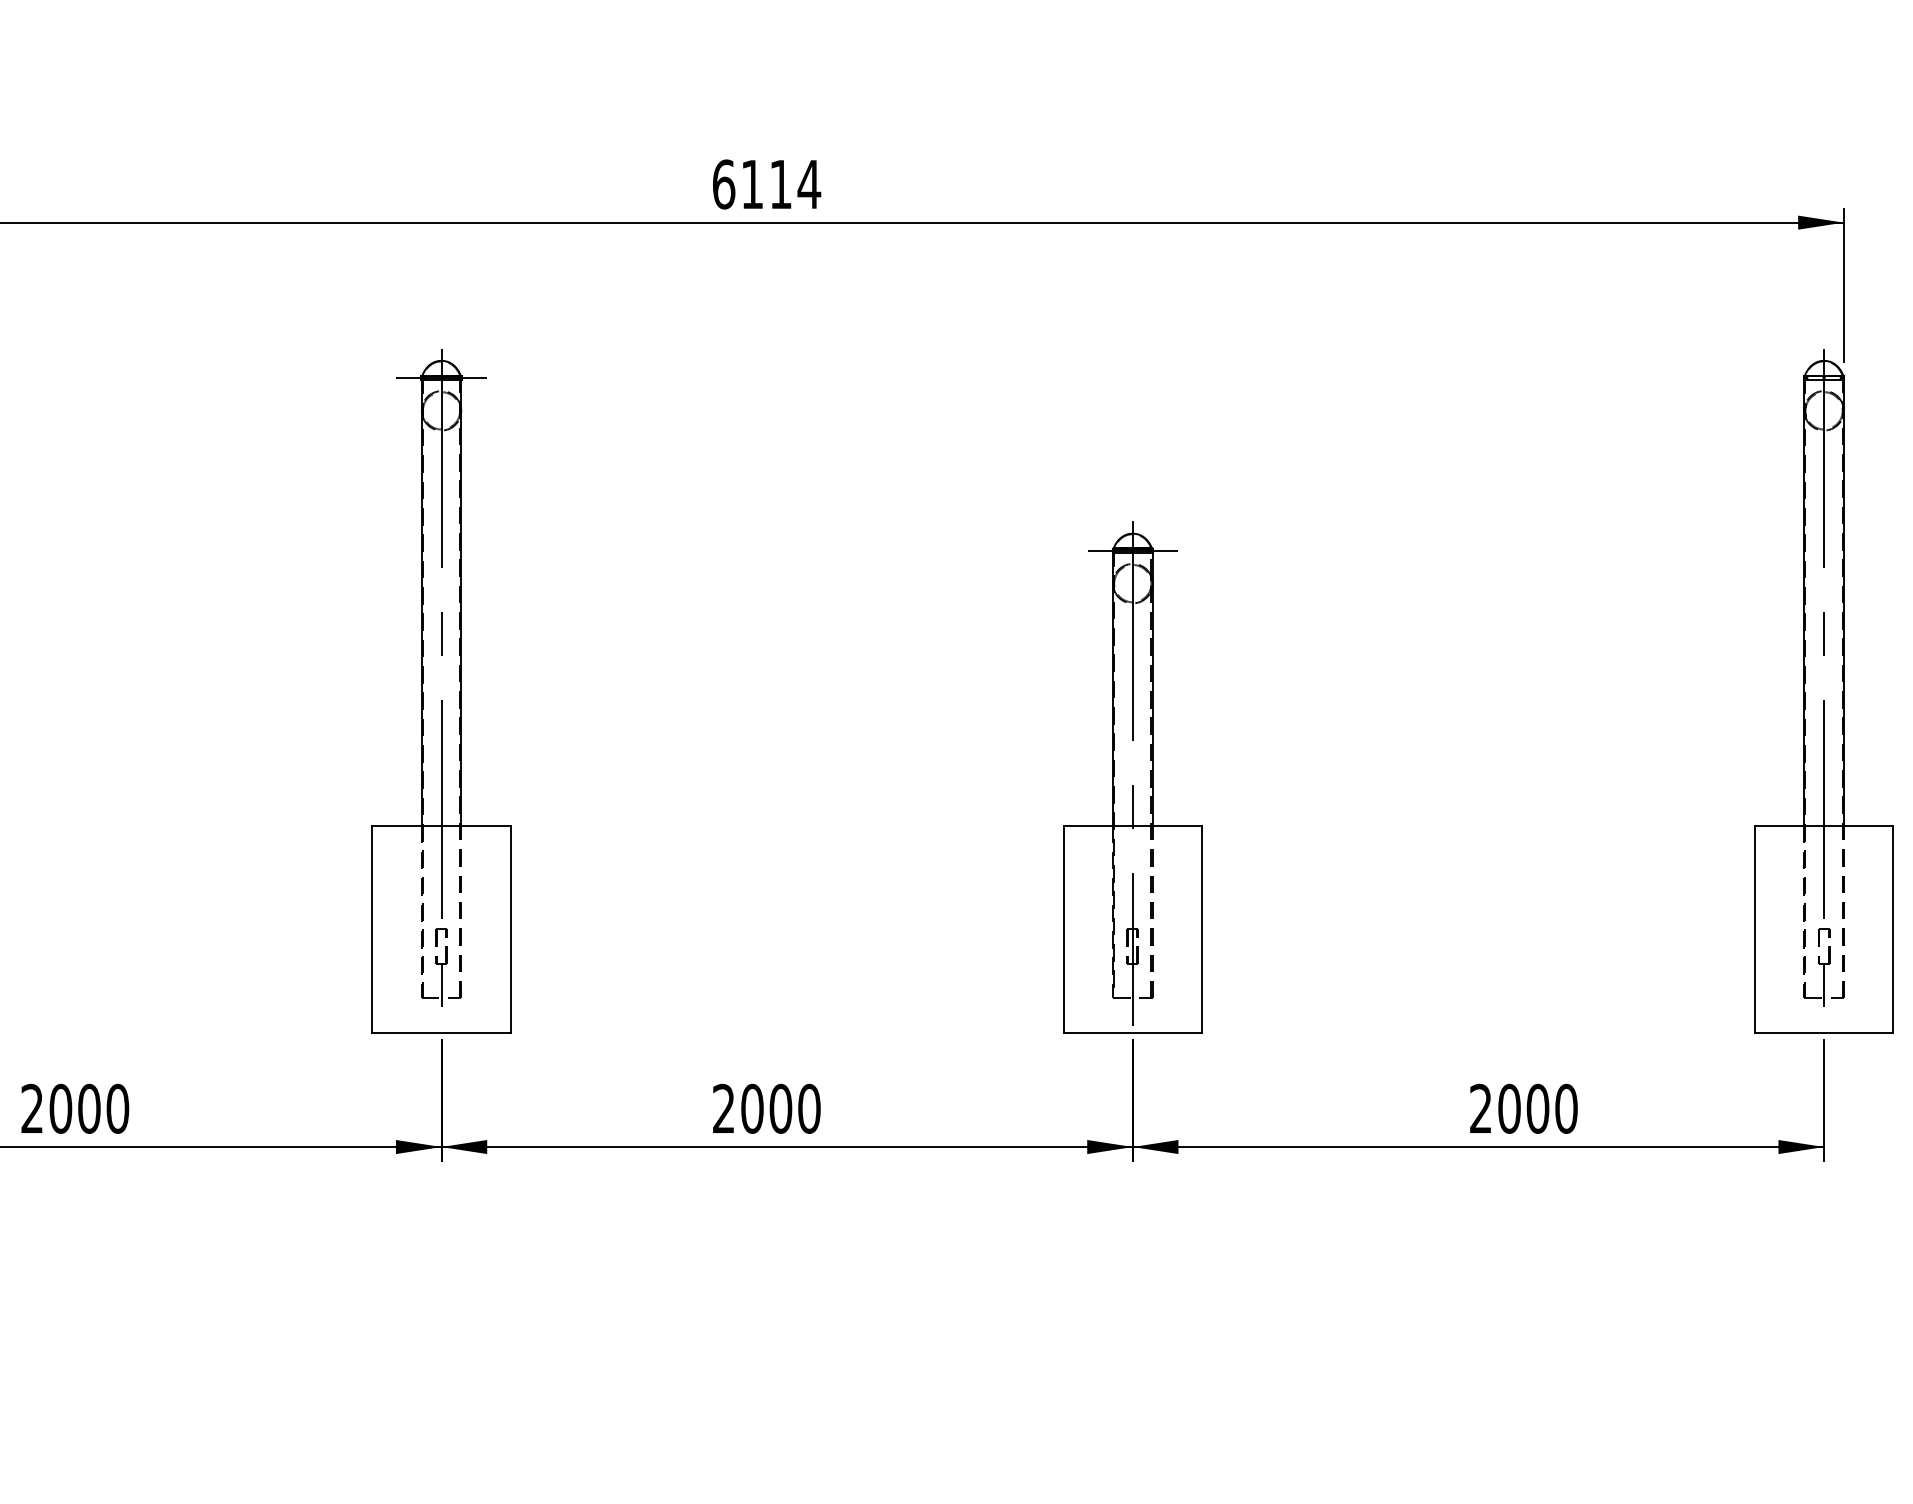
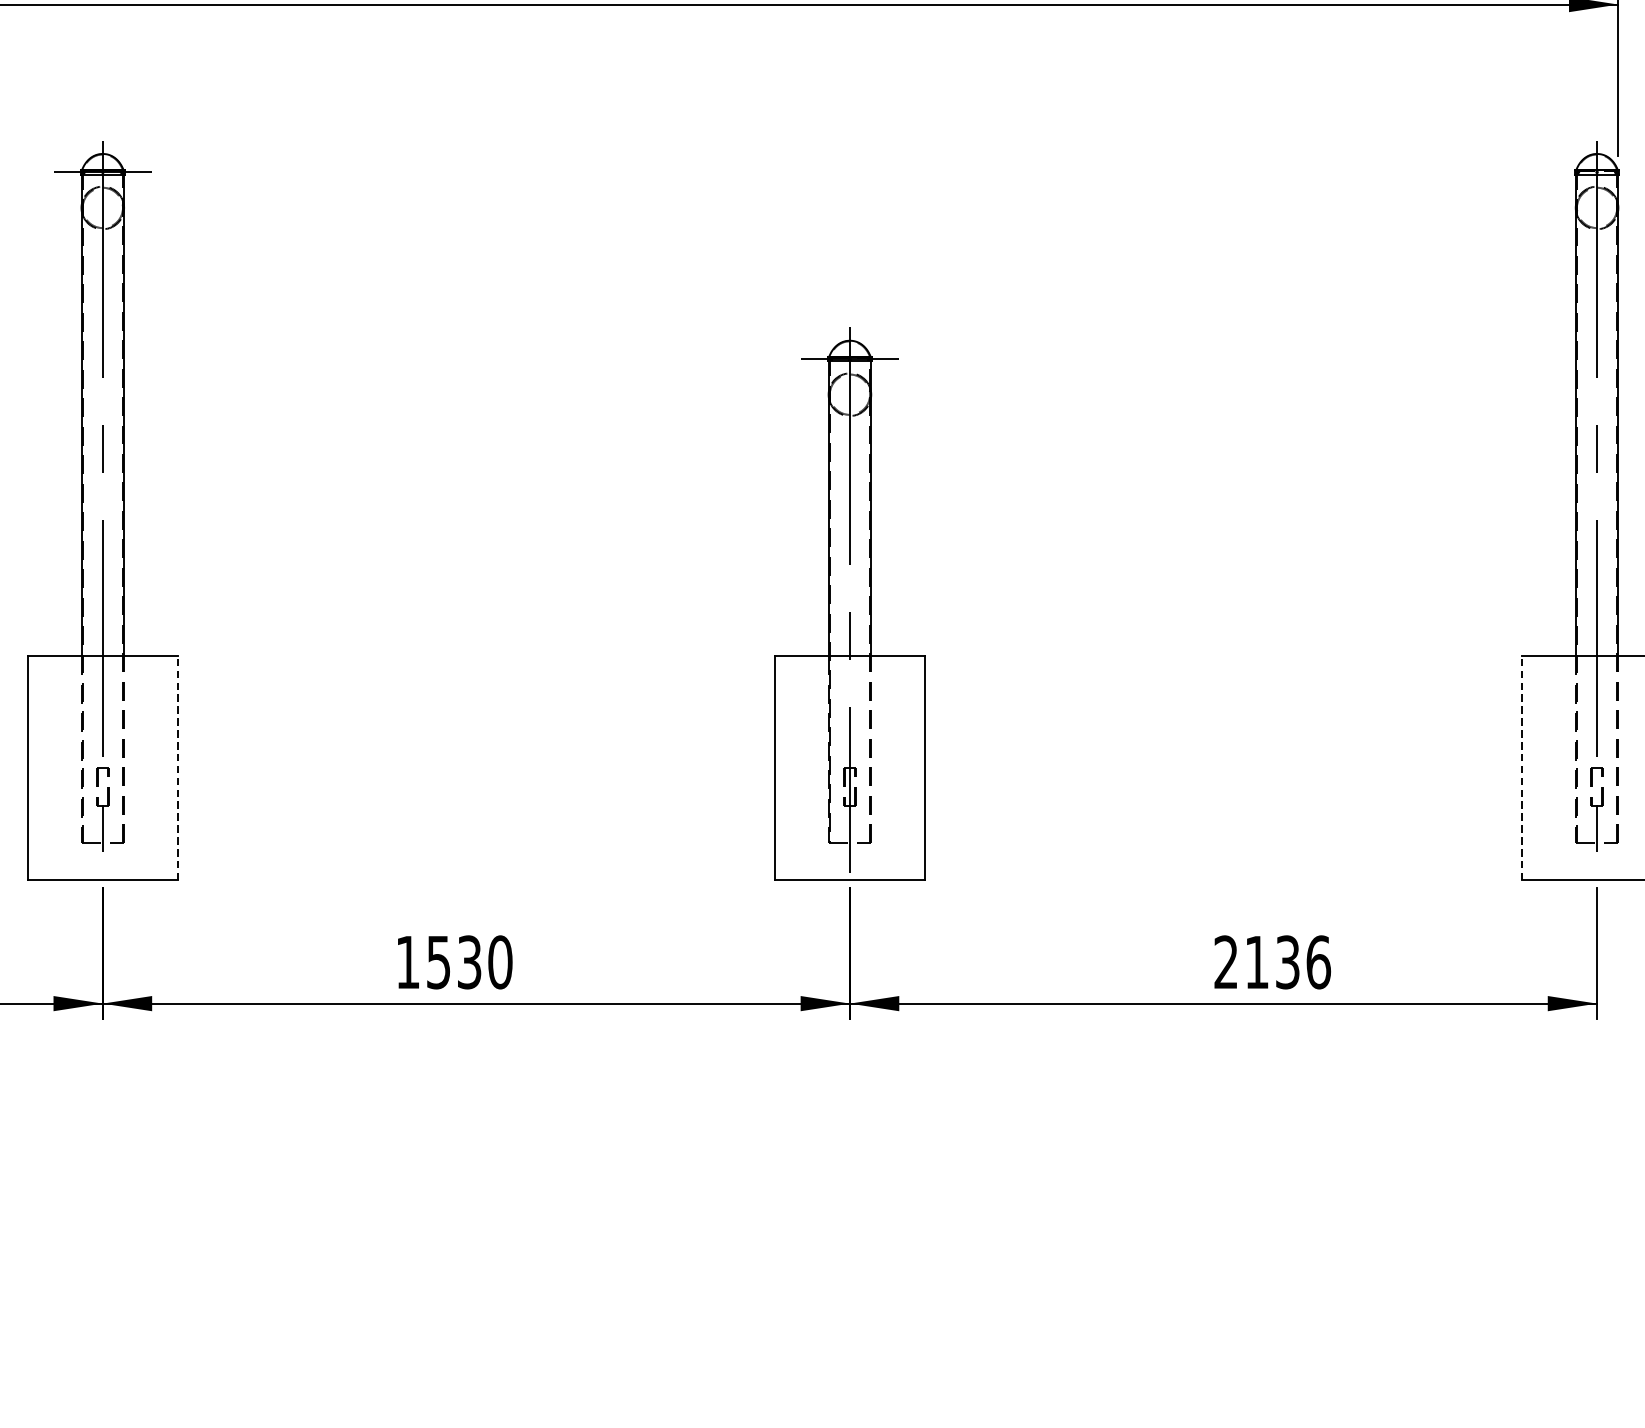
line: (510, 929) -> (177, 768), solid -> dashed
line: (1754, 929) -> (1521, 768), solid -> dashed
text: (752, 1108) -> (438, 961), 2000 -> 1530
text: (1537, 1108) -> (1287, 961), 2000 -> 2136

